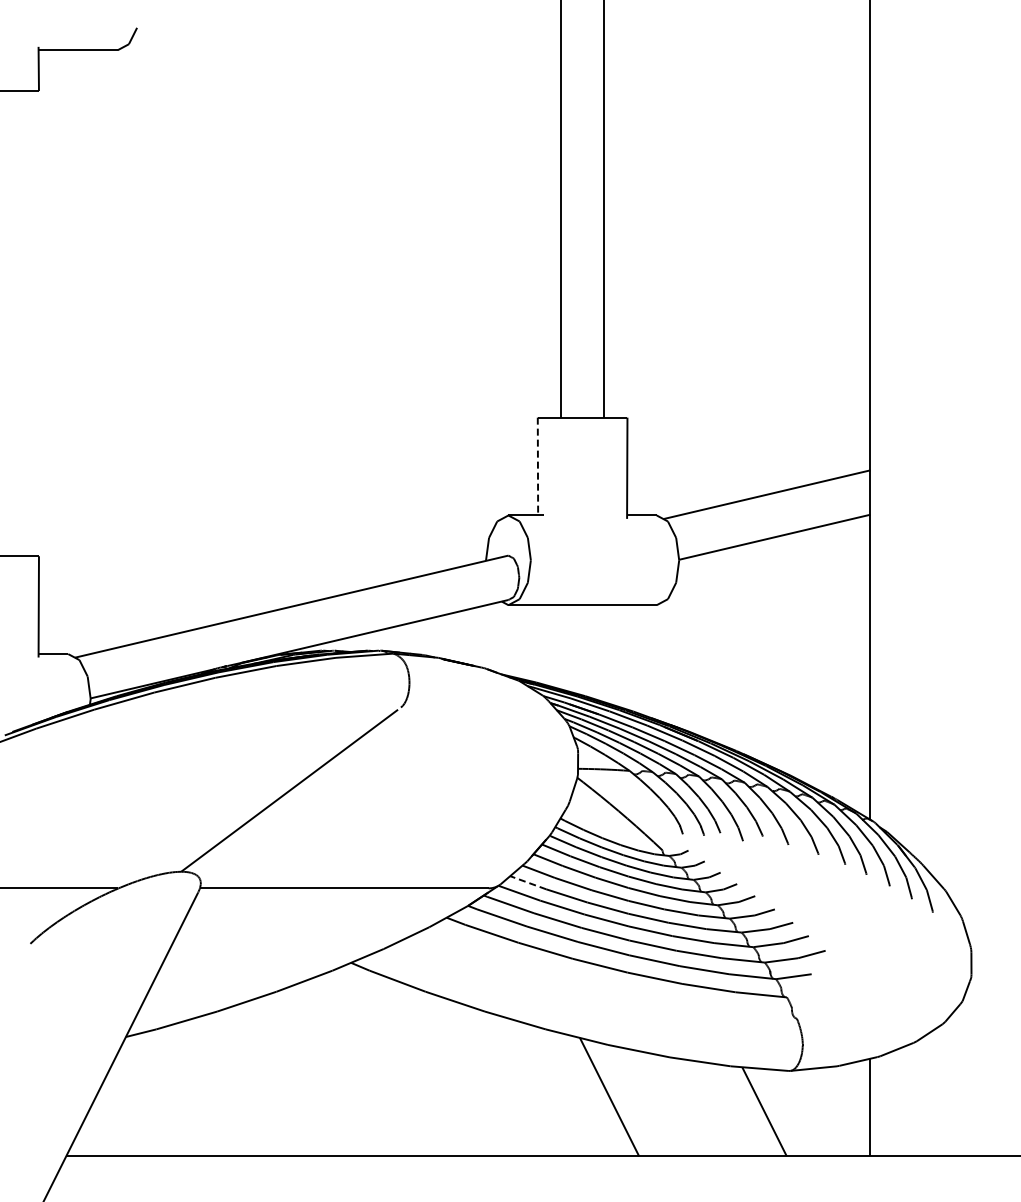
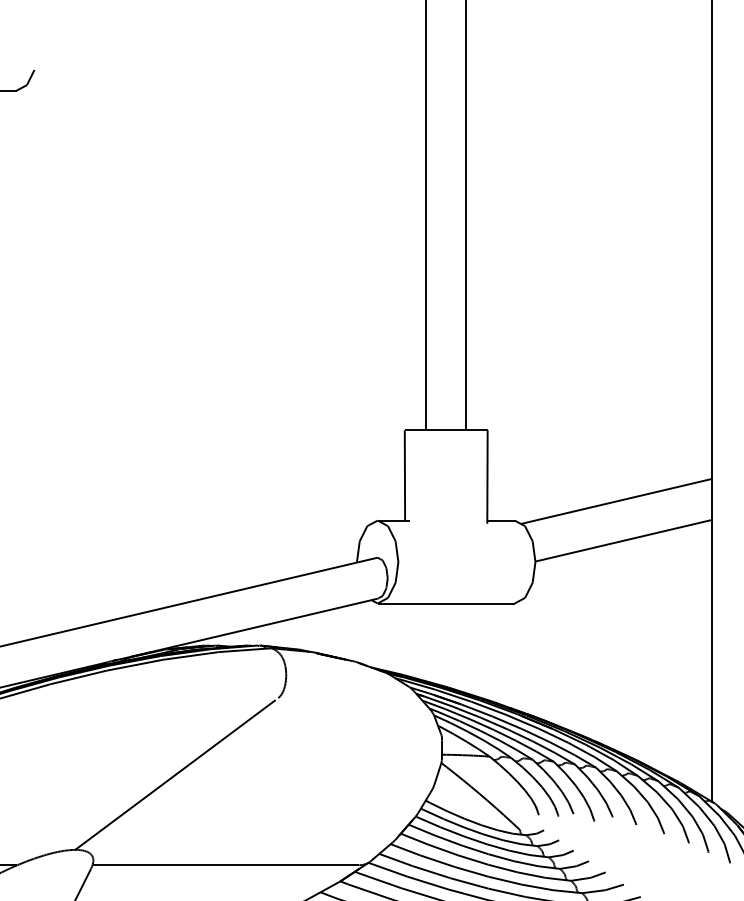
line: (537, 466) -> (404, 475), dashed -> solid
line: (527, 882) -> (395, 859), dashed -> solid

